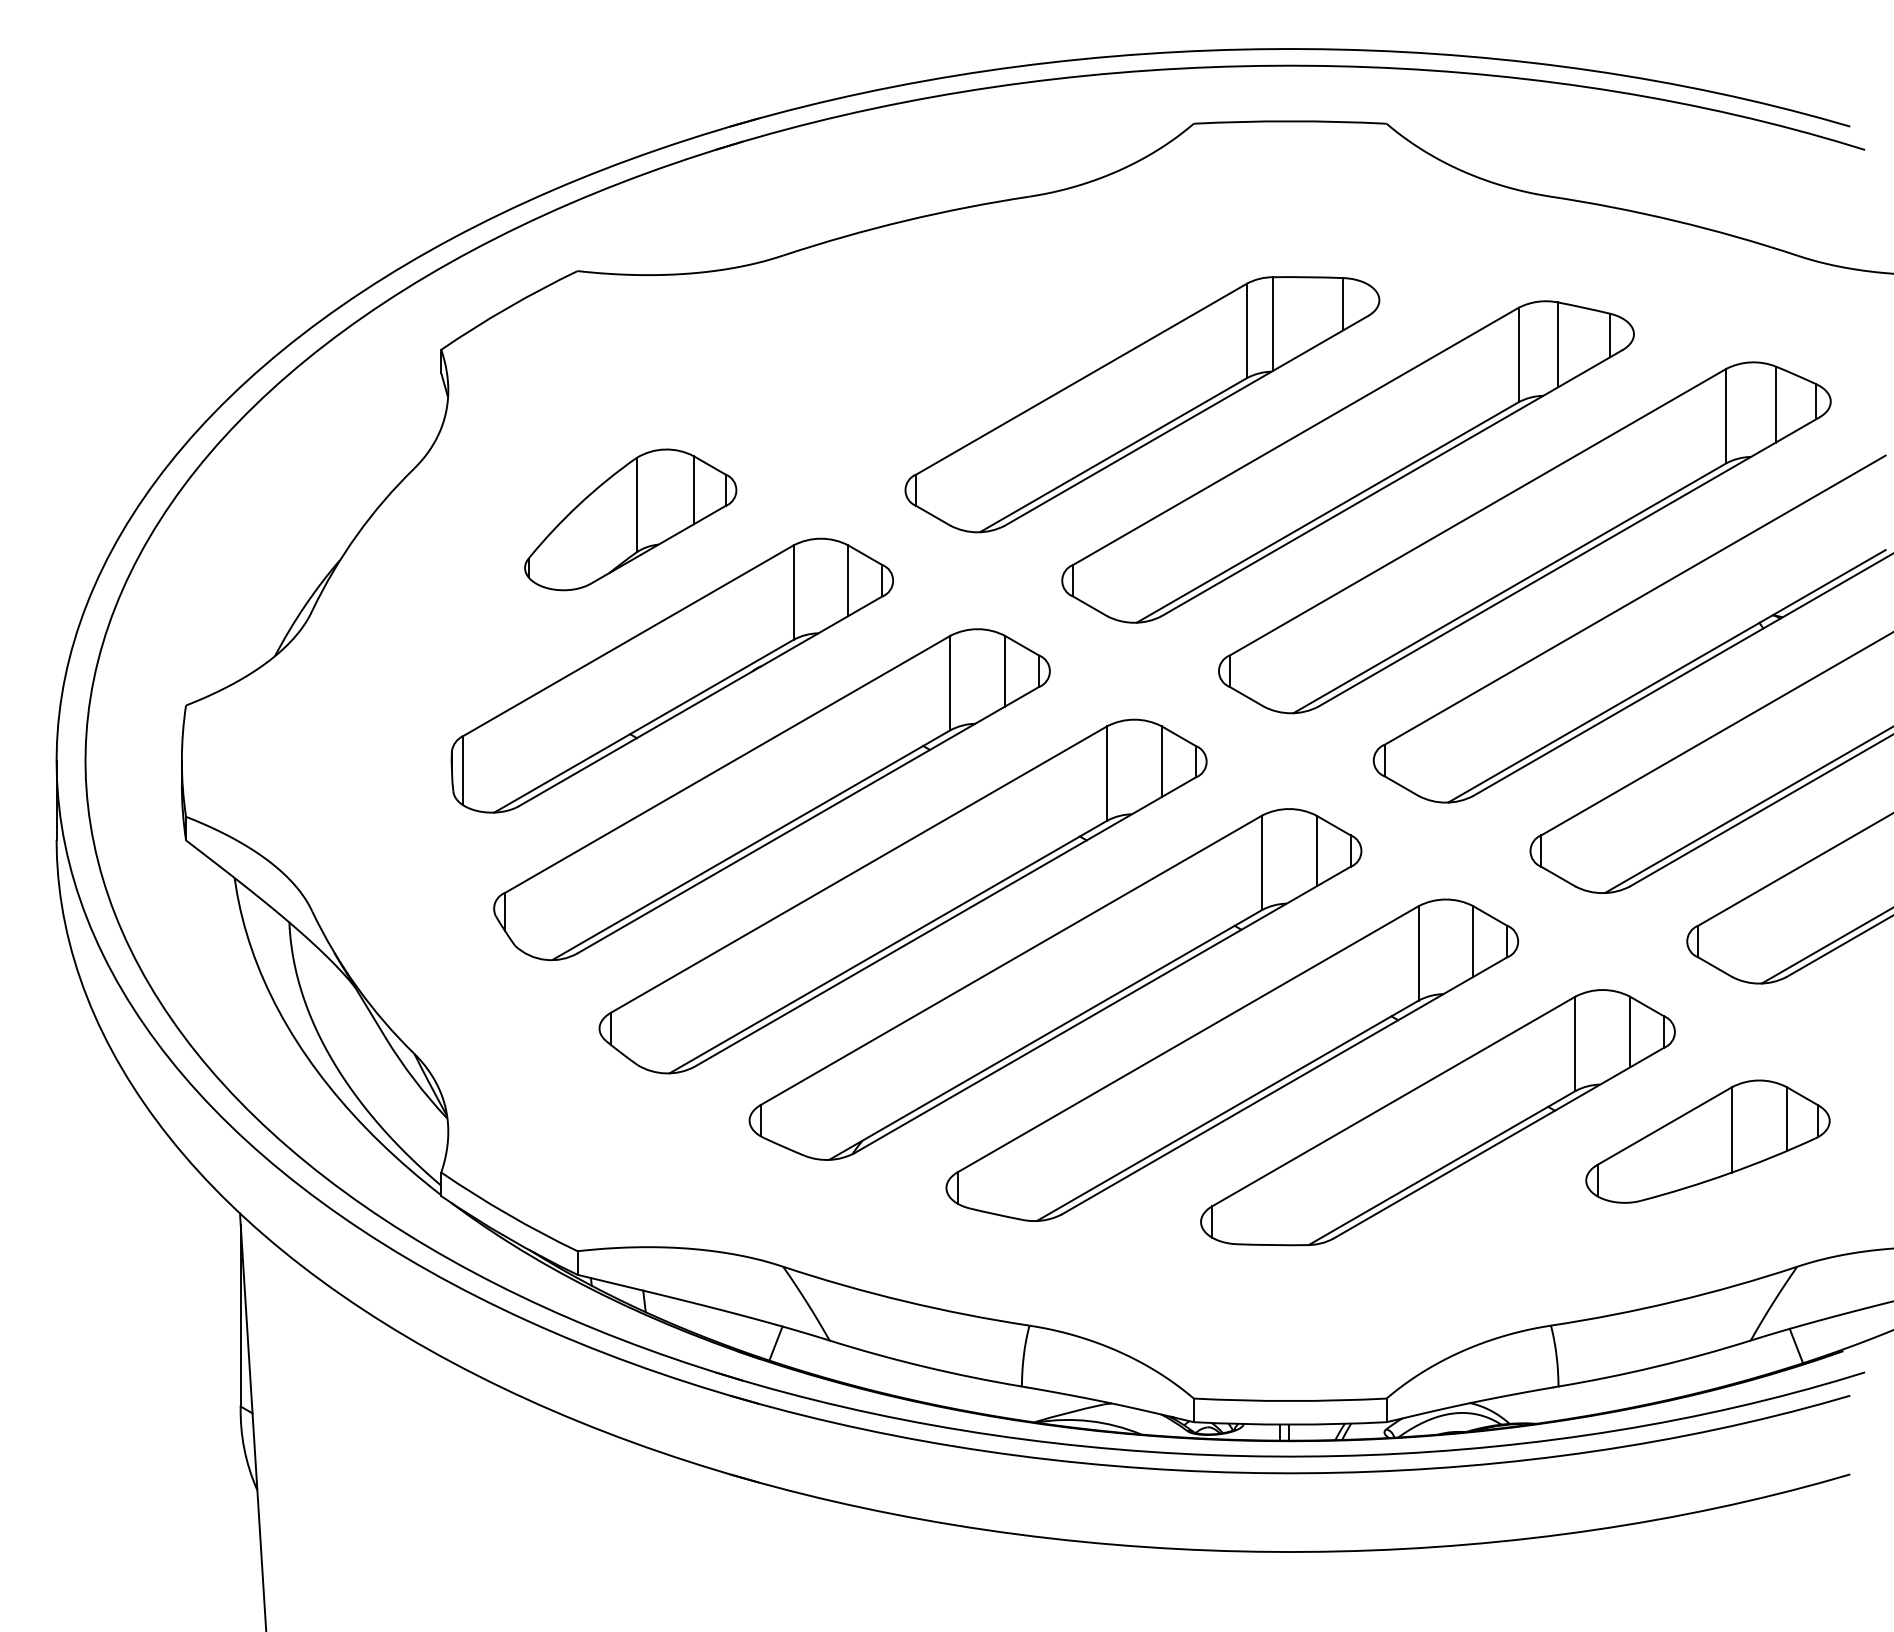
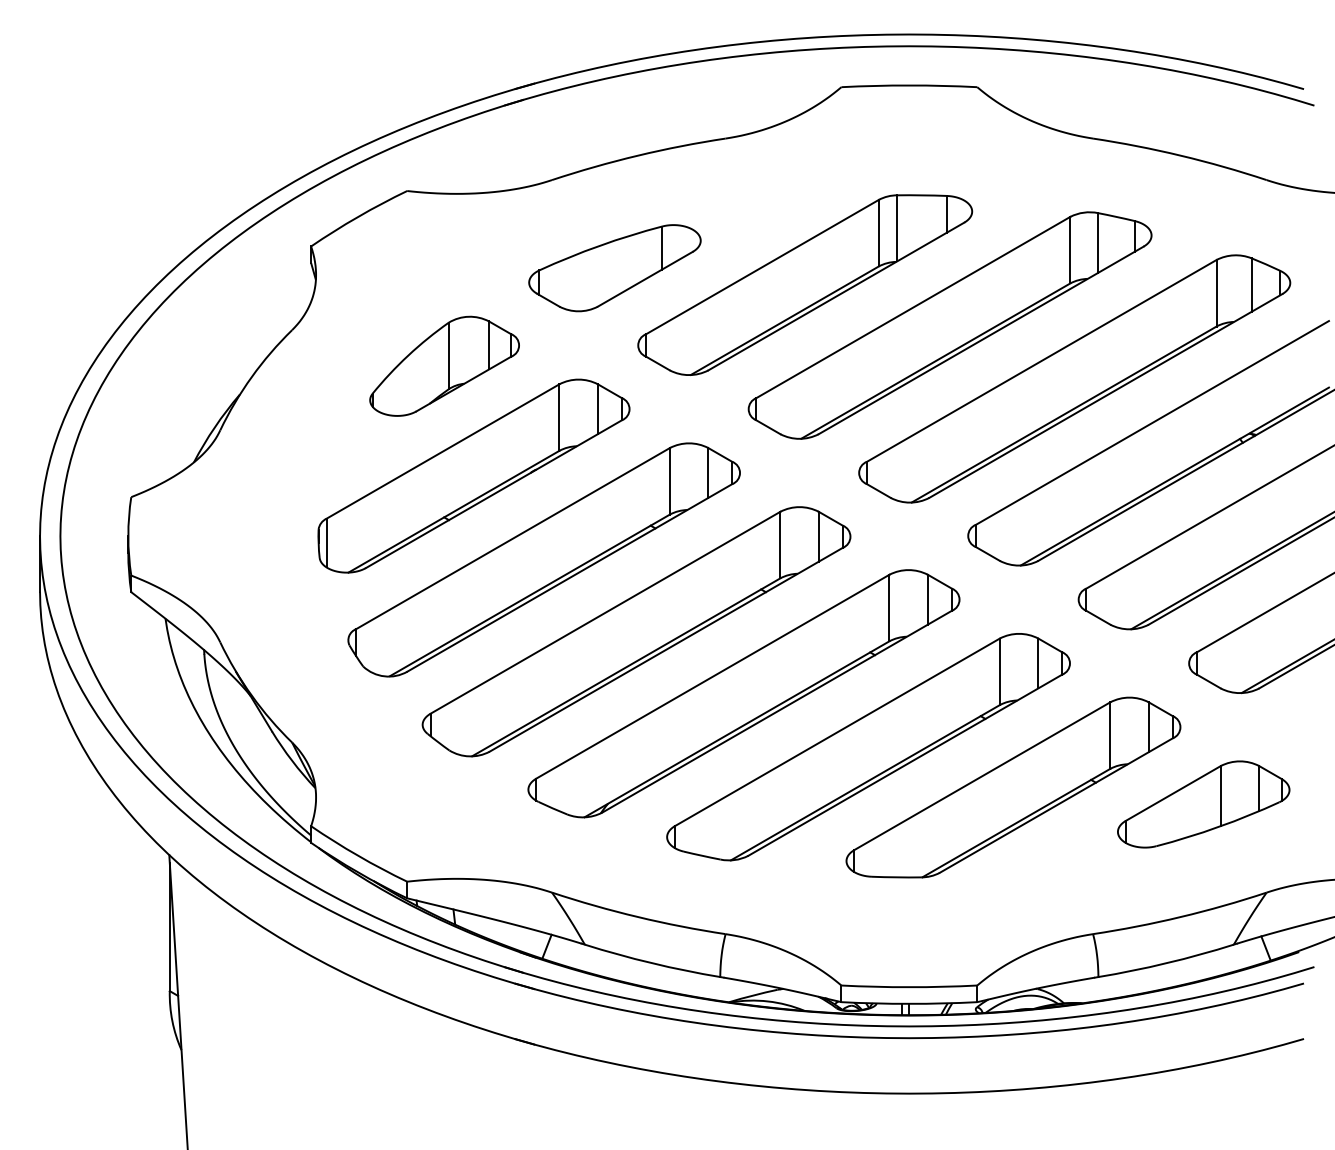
part: (871, 381) -> (614, 268), added

